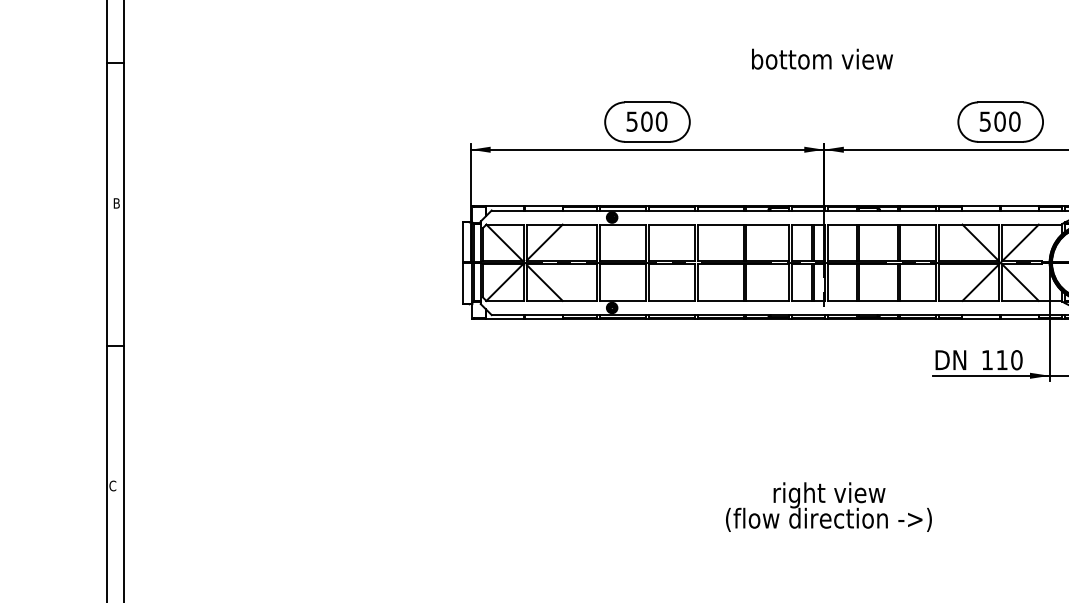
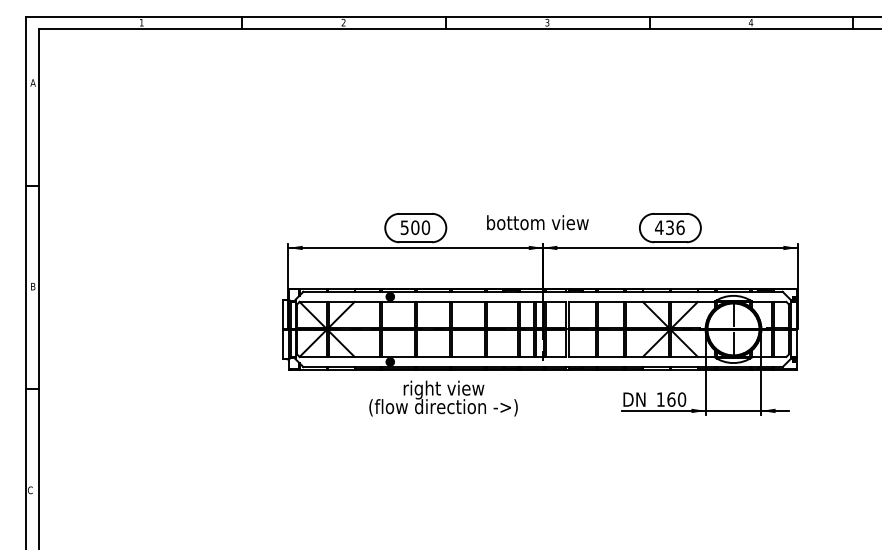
text: (821, 58) -> (537, 222), moved
text: (999, 121) -> (669, 227), 500 -> 436
text: (1002, 359) -> (671, 399), 110 -> 160
text: (828, 507) -> (443, 398), moved

